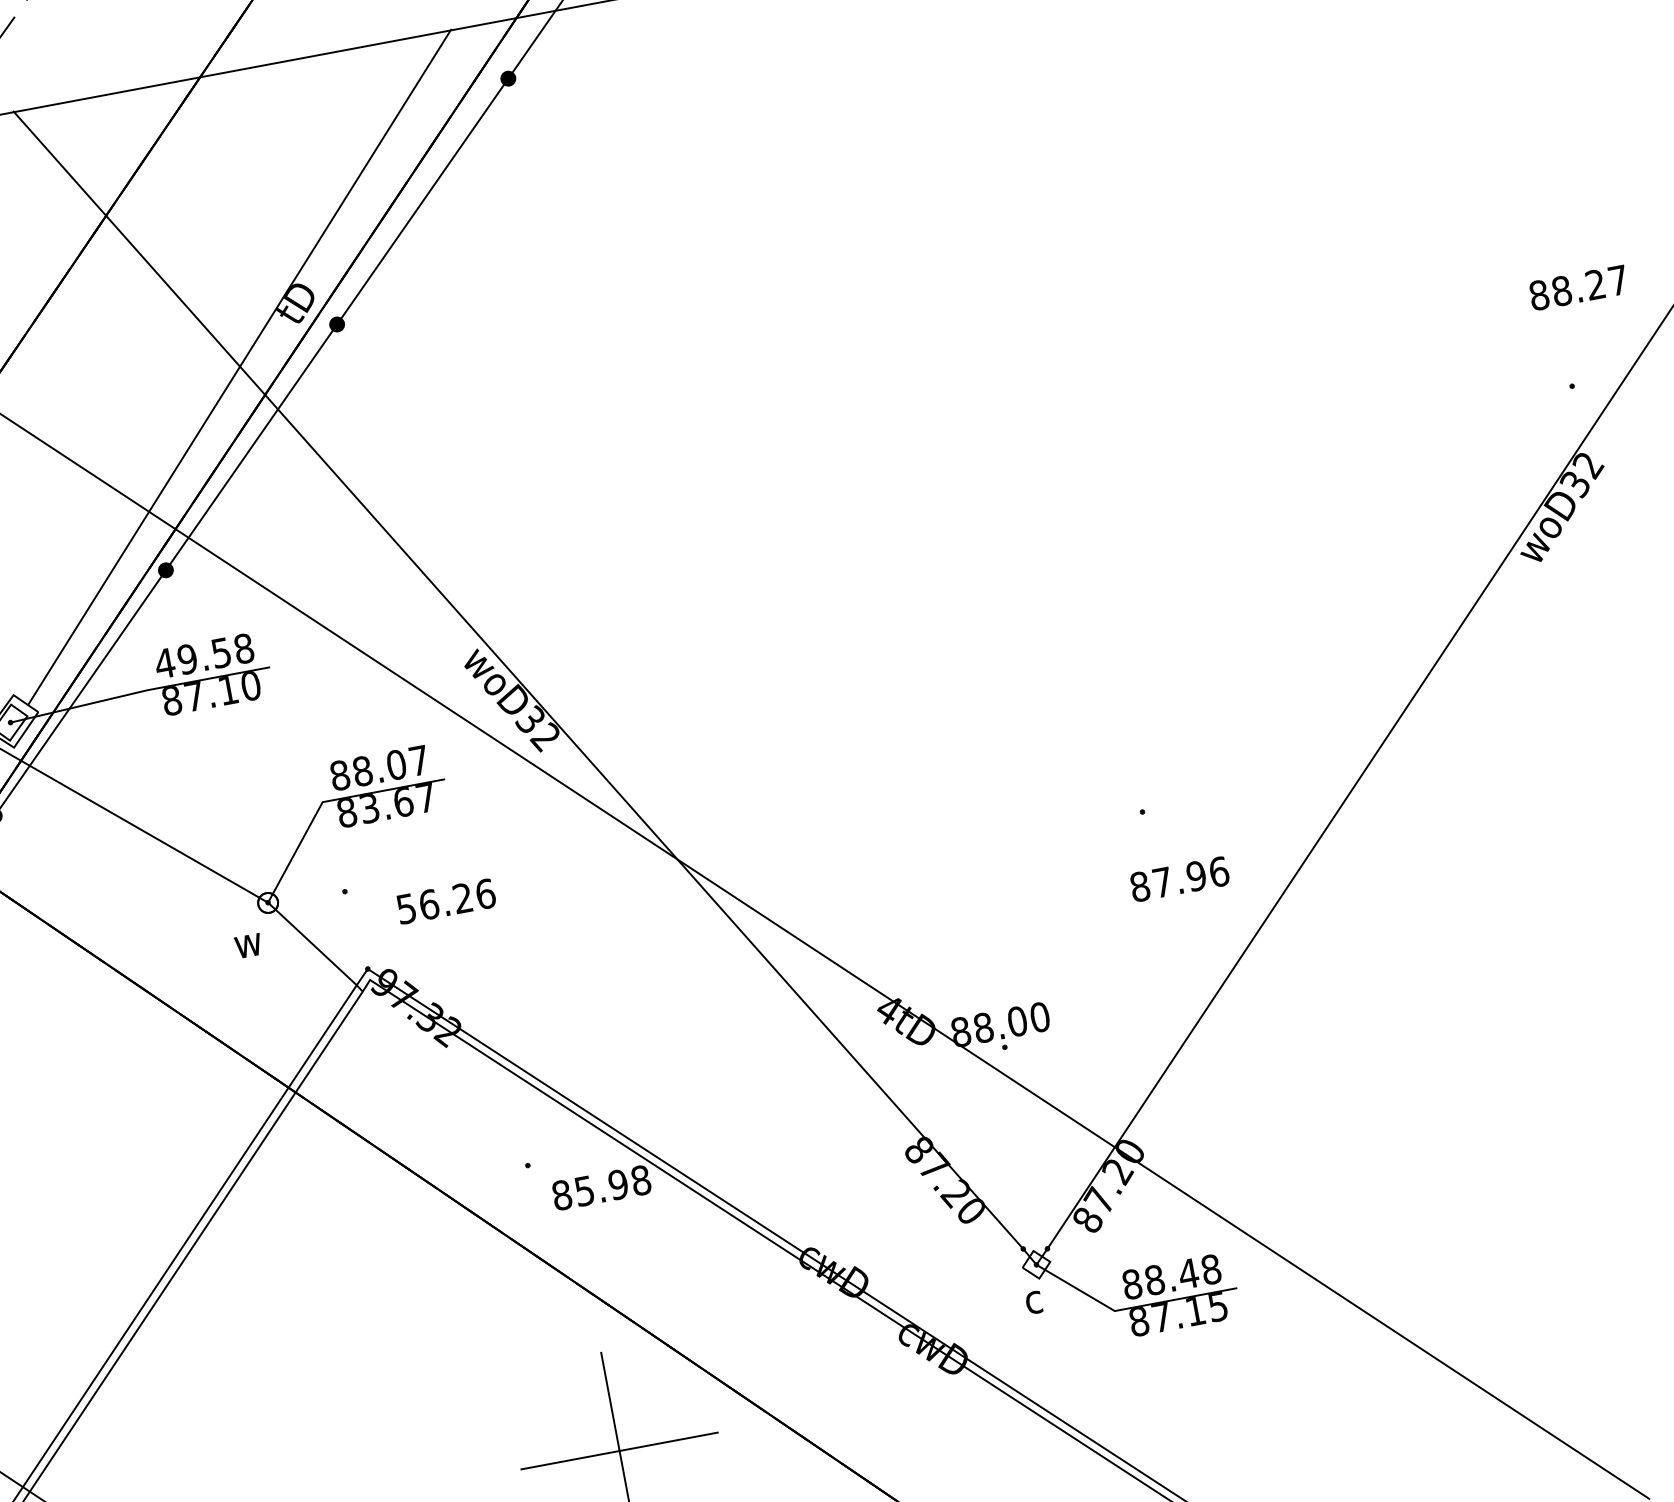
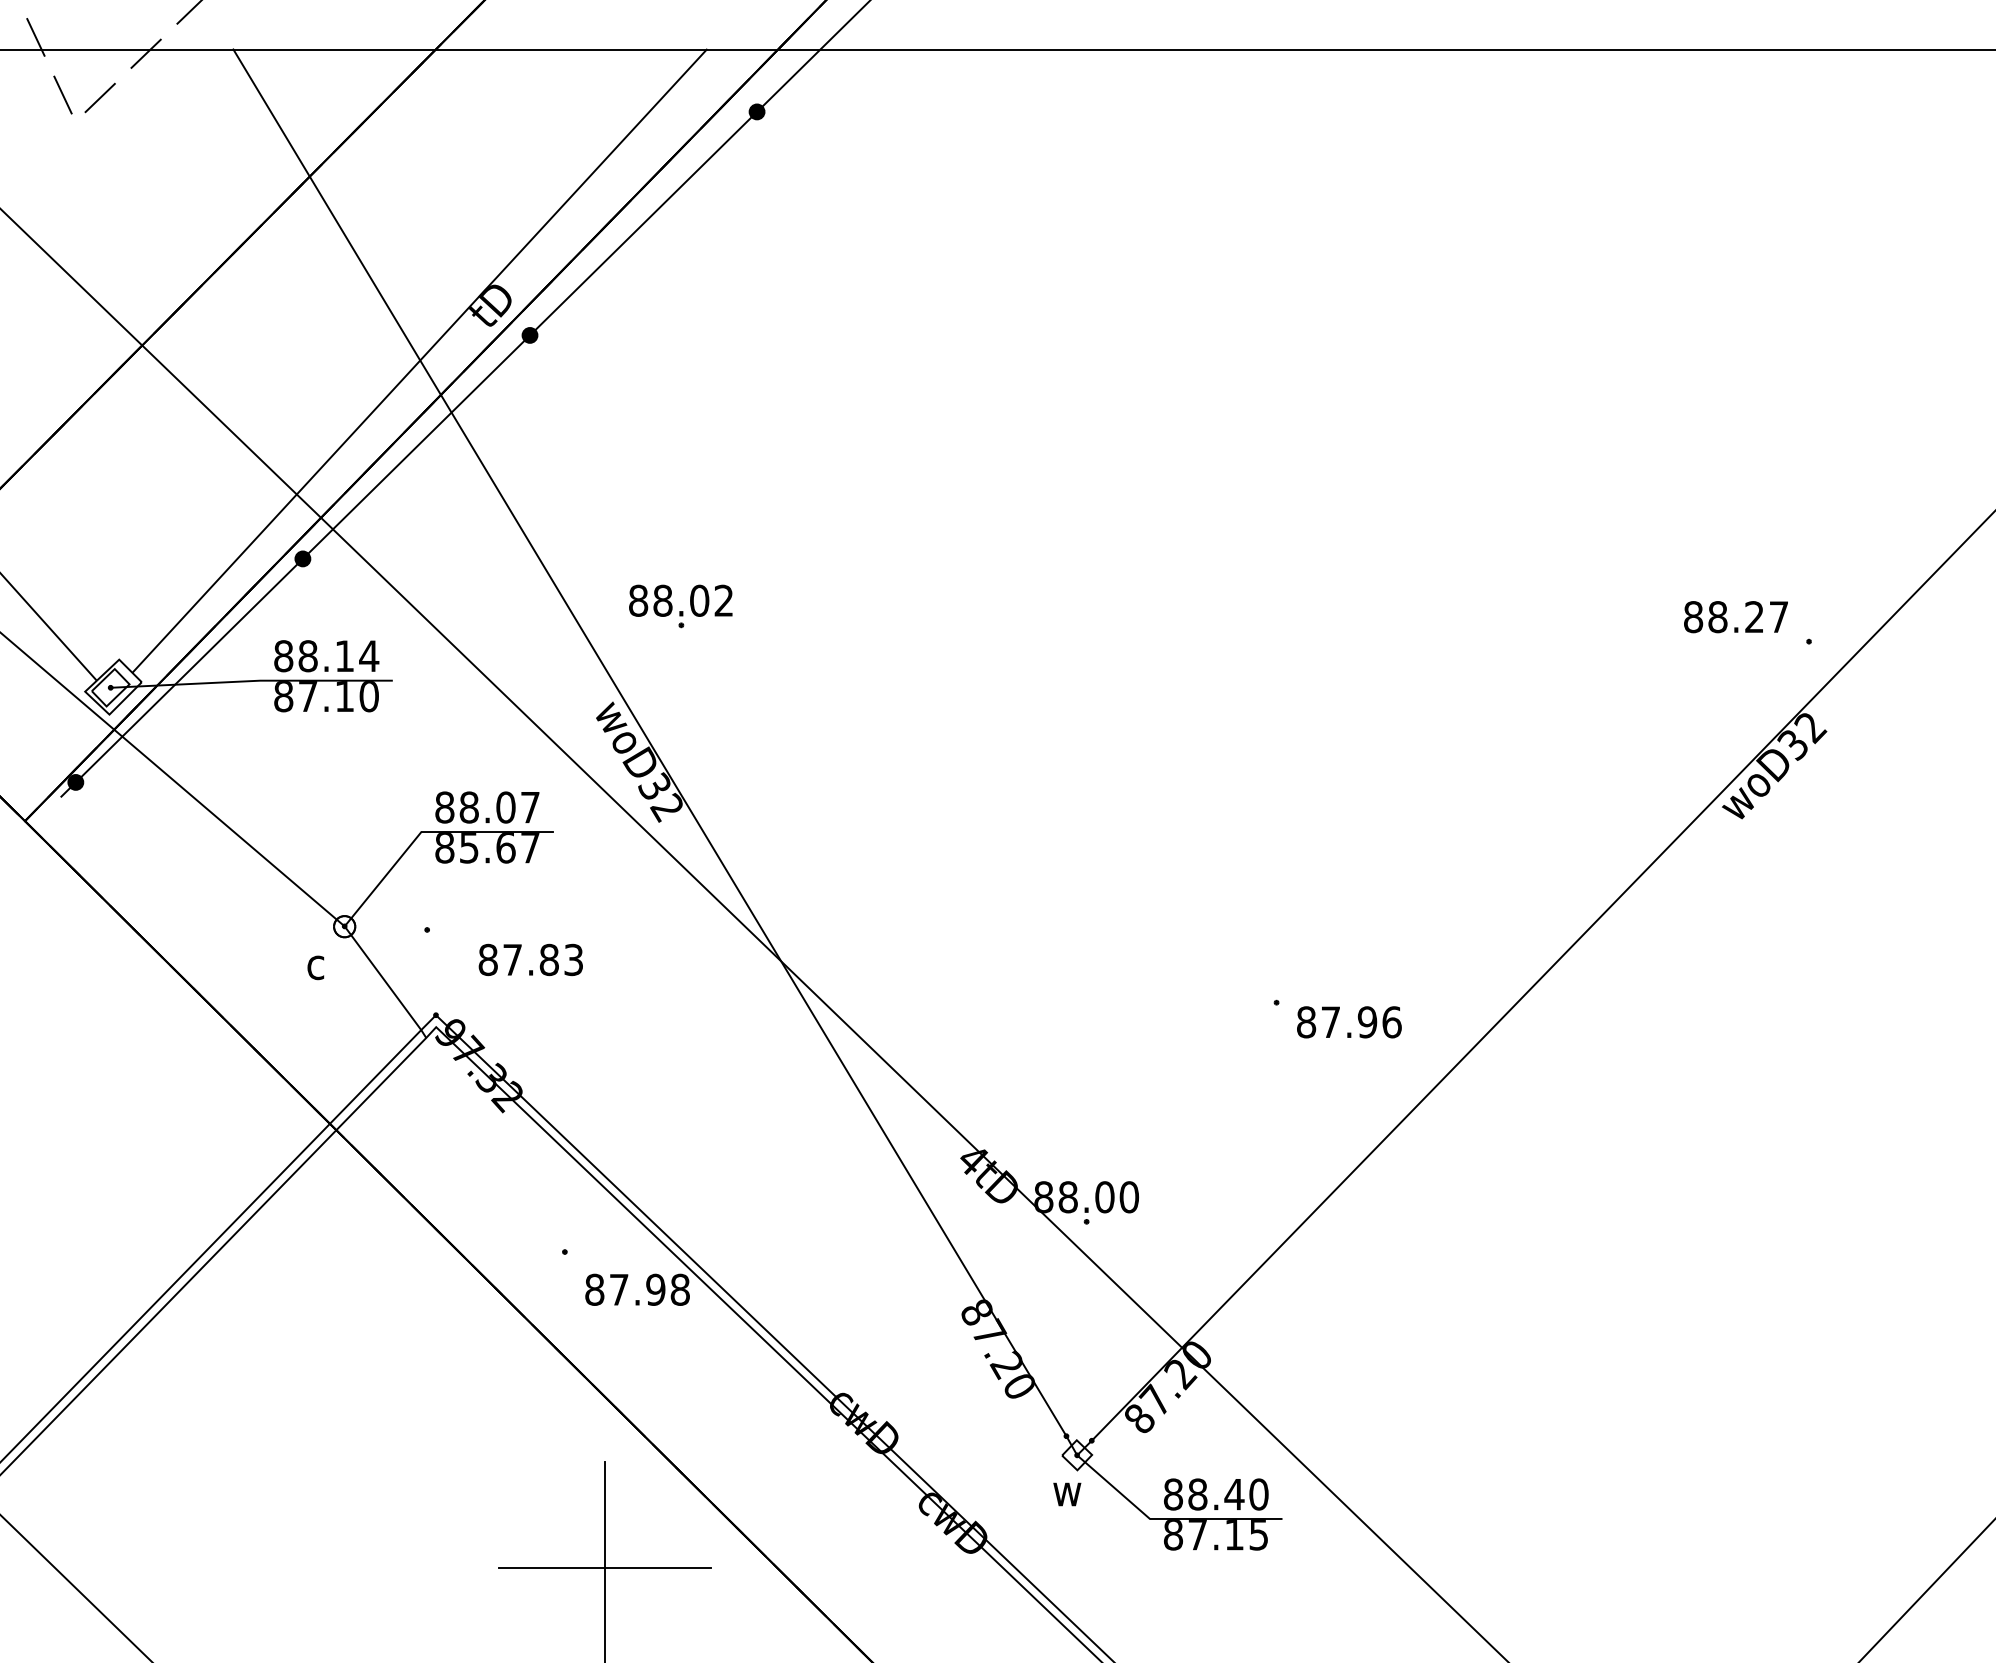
text: (1578, 288) -> (1735, 617), moved
part: (523, 548) -> (680, 606), added
text: (204, 656) -> (326, 656), 49.58 -> 88.14
text: (369, 808) -> (469, 847), 83.67 -> 85.67
text: (1179, 879) -> (1349, 1022), moved
text: (445, 901) -> (530, 959), 56.26^J -> 87.83^J
text: (248, 945) -> (315, 967), w -> c
text: (584, 1190) -> (619, 1289), 85.98^J -> 87.98^J
text: (1210, 1269) -> (1258, 1494), 88.48 -> 88.40
text: (1034, 1302) -> (1067, 1494), c -> w

